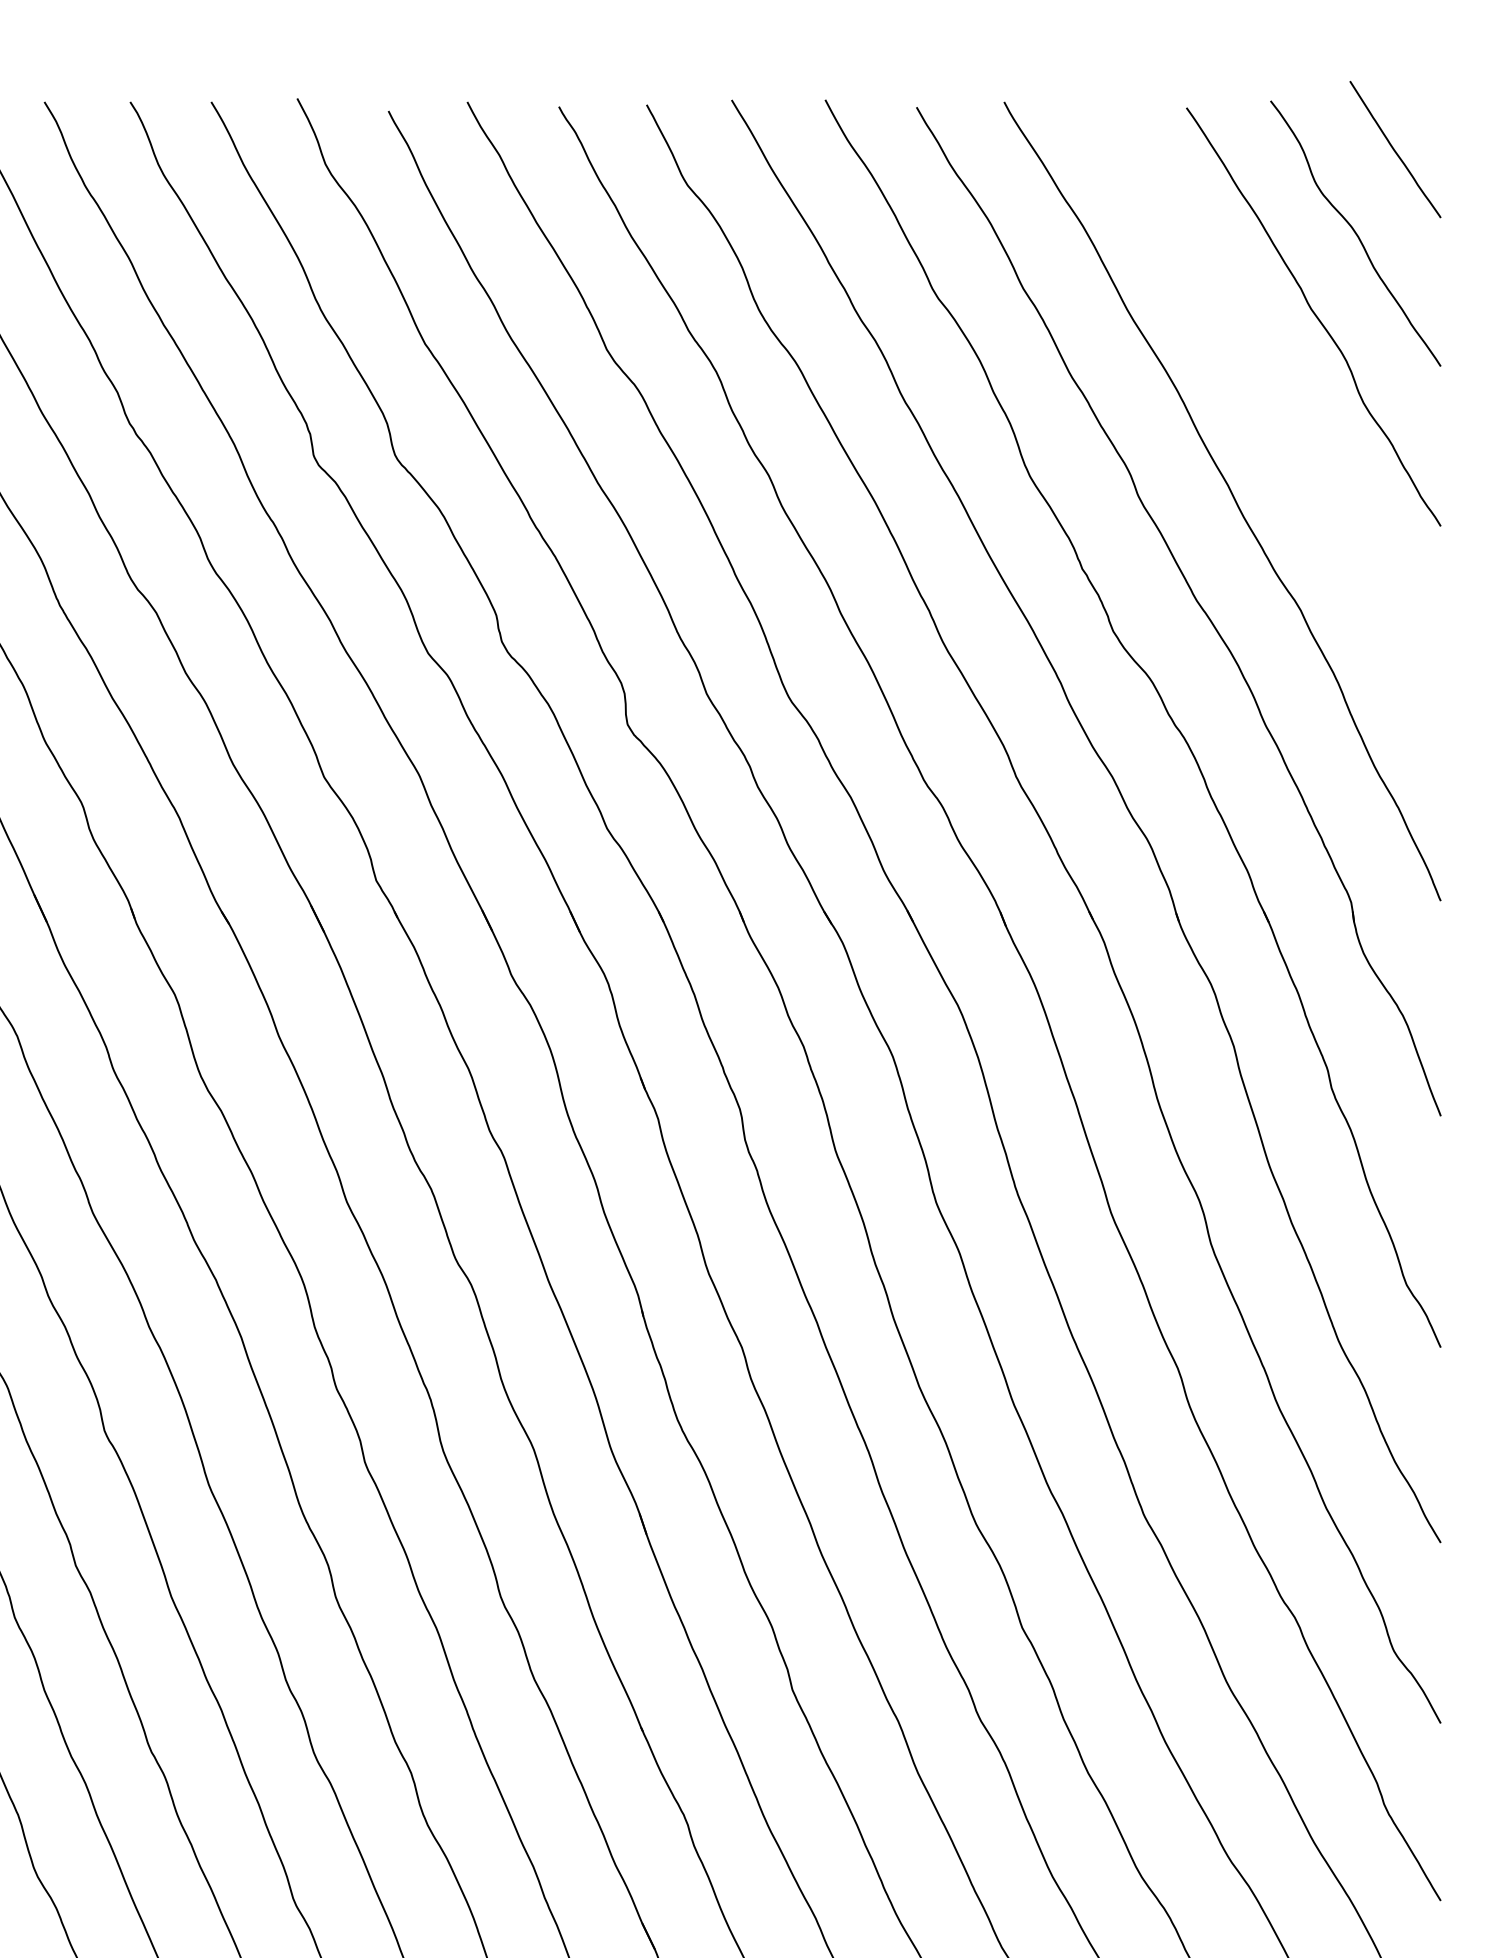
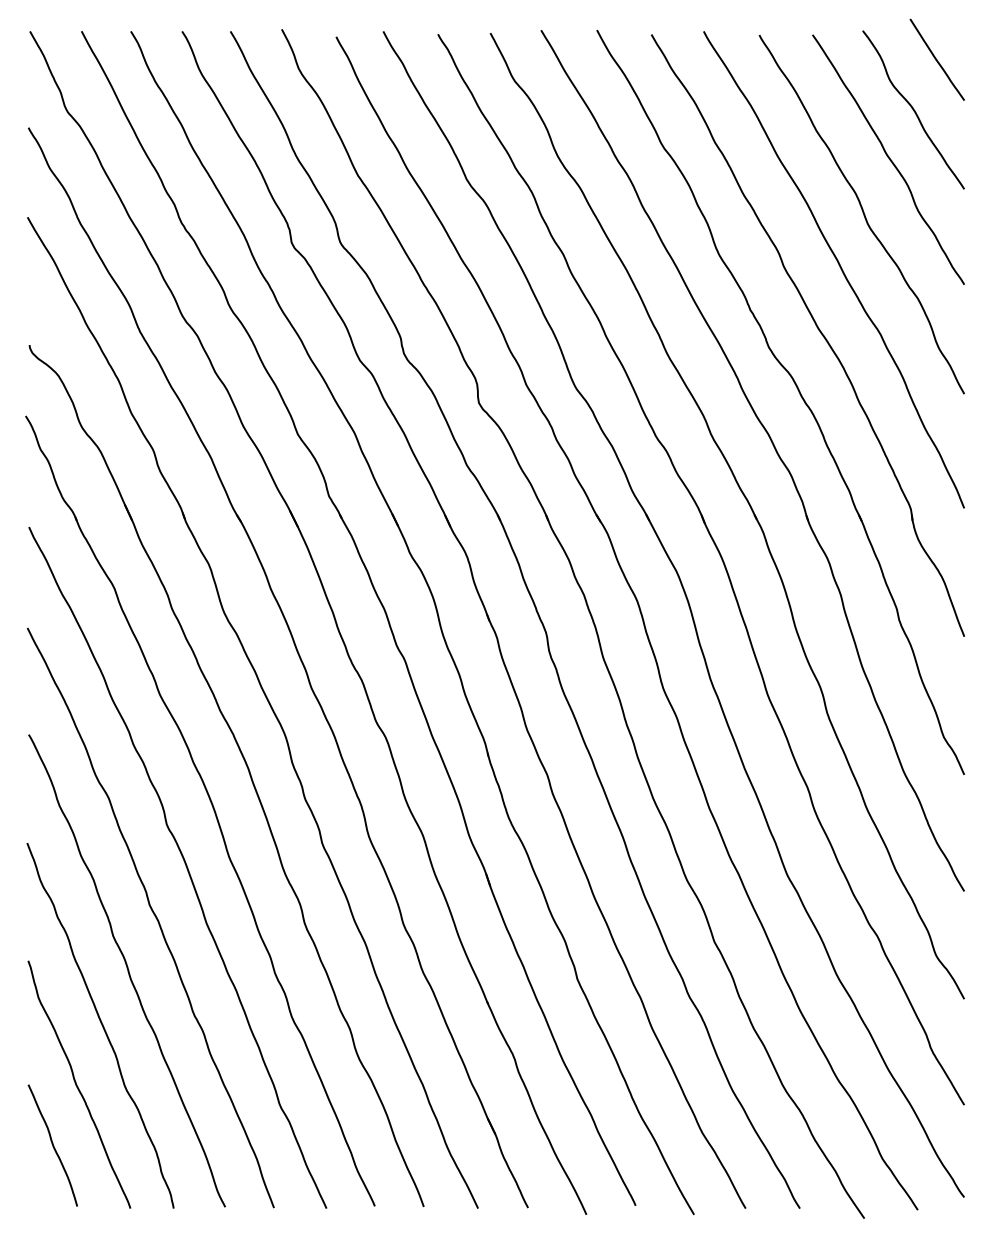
curve: (1270, 407) -> (862, 213), added

